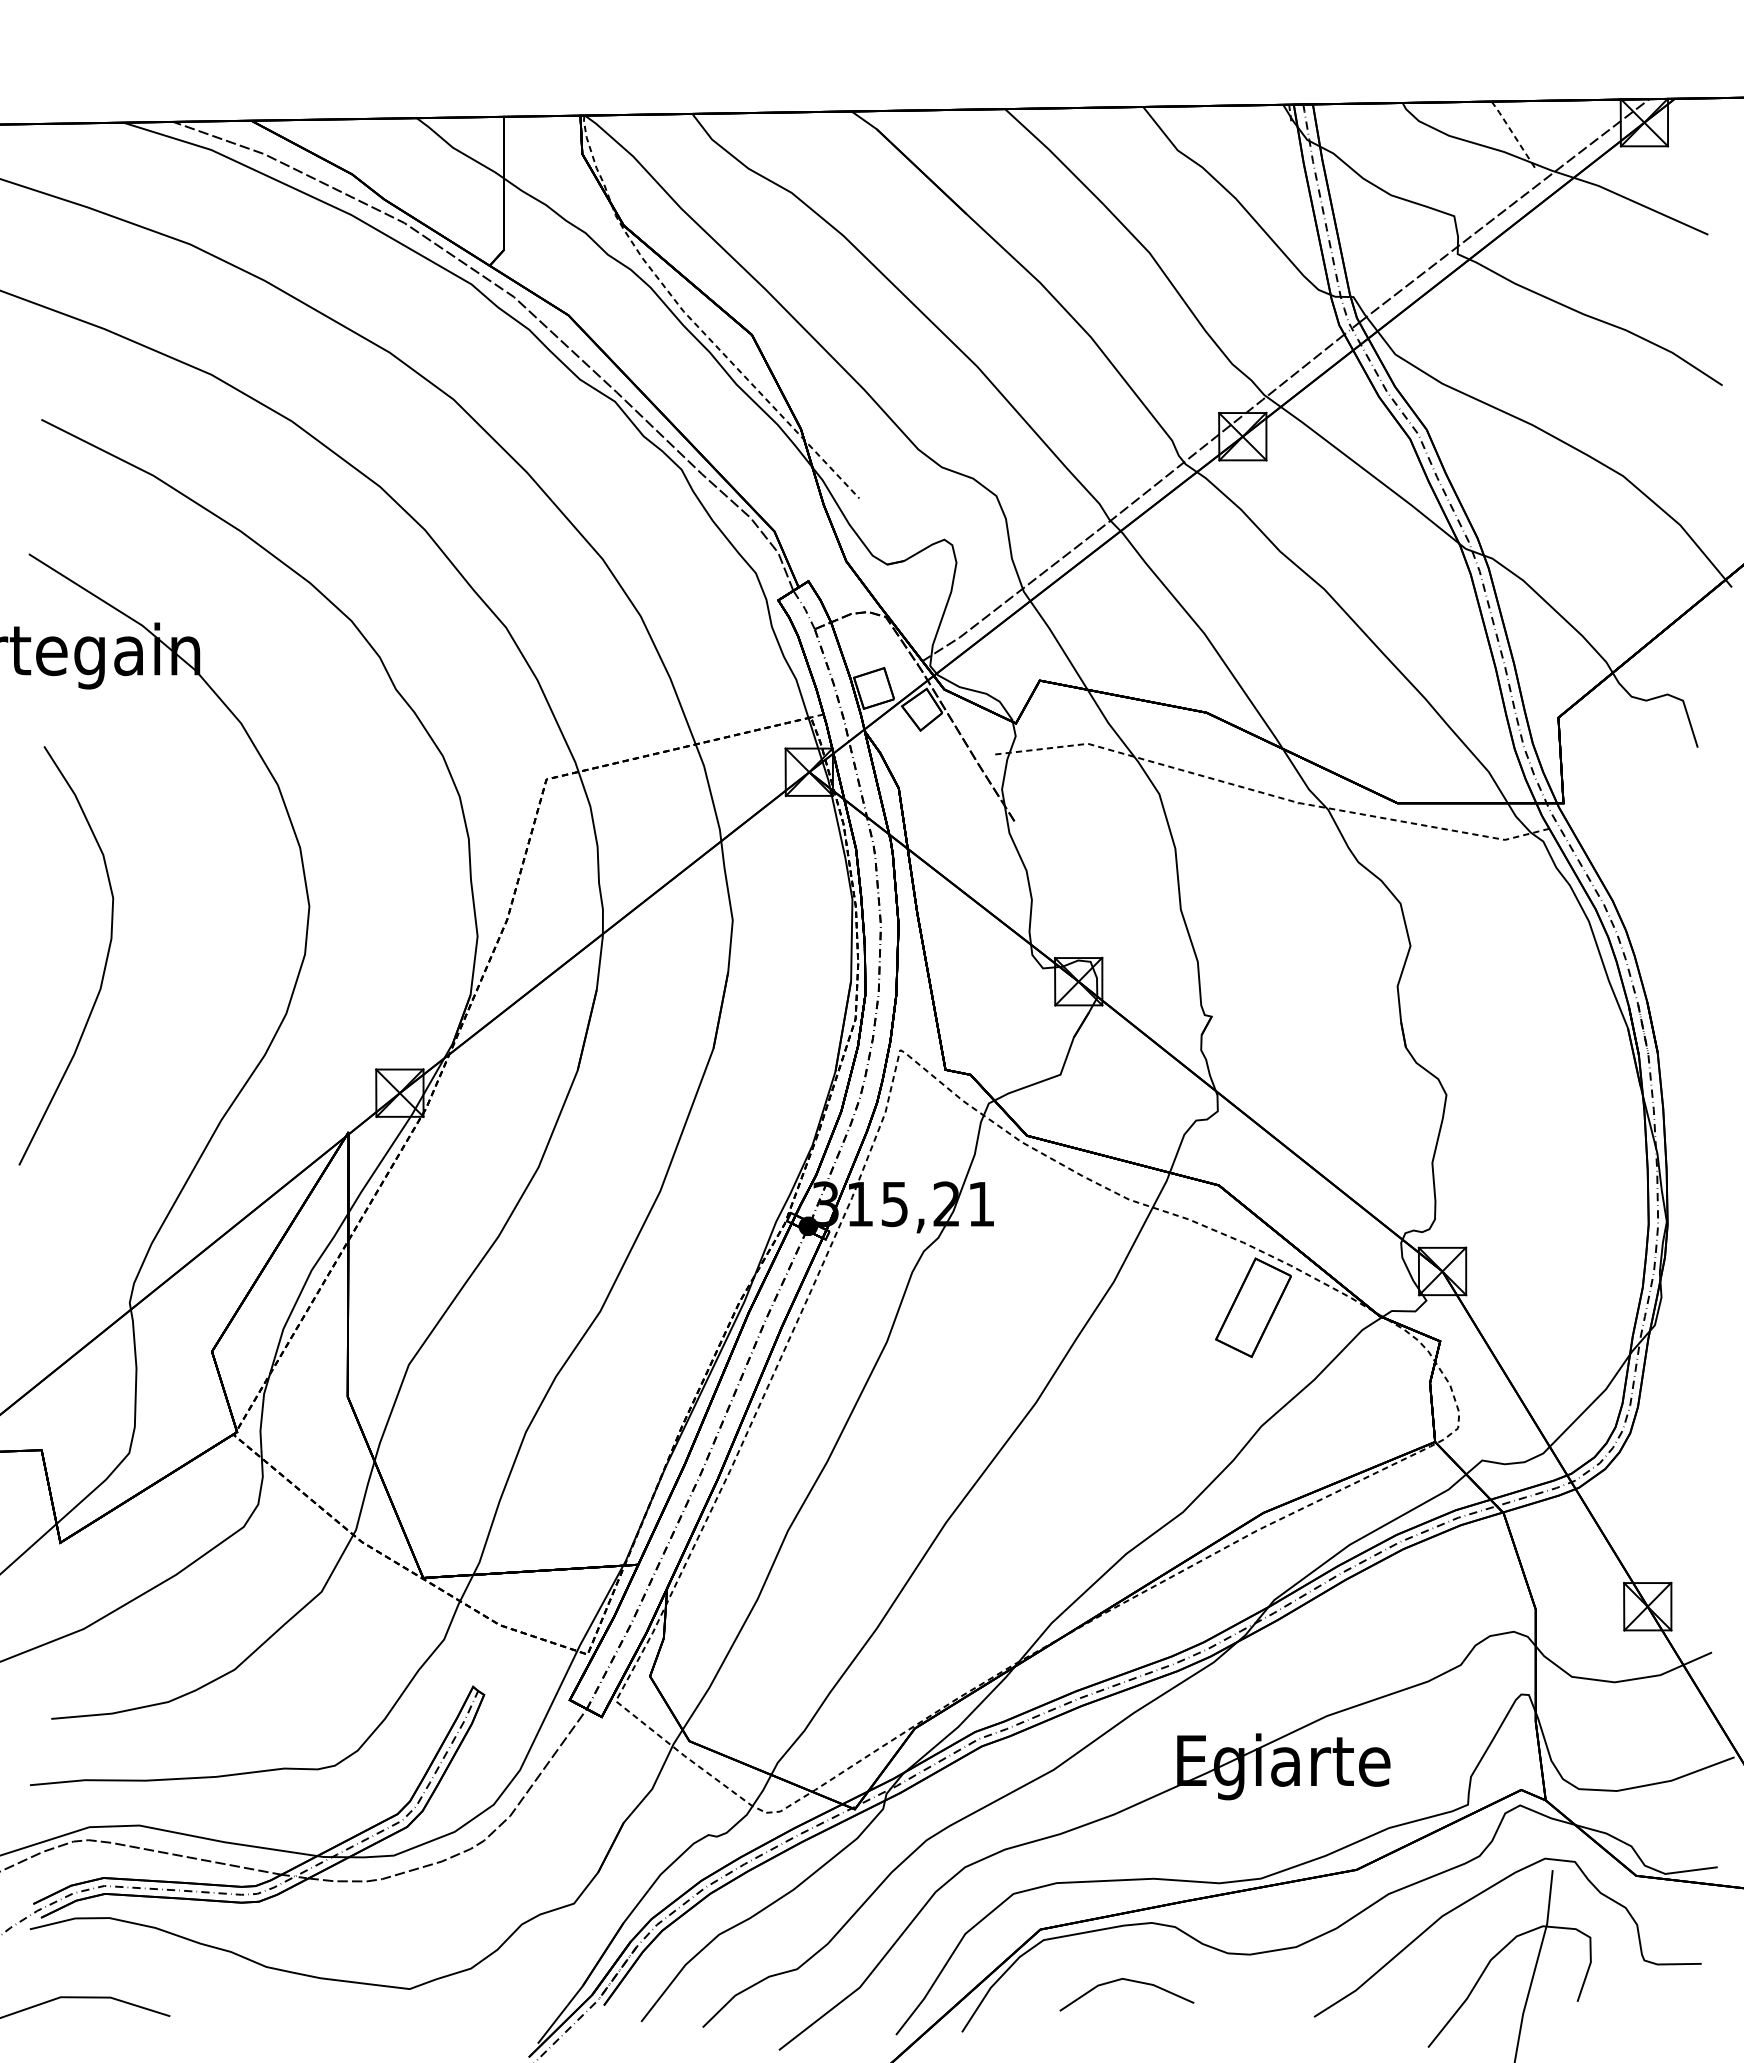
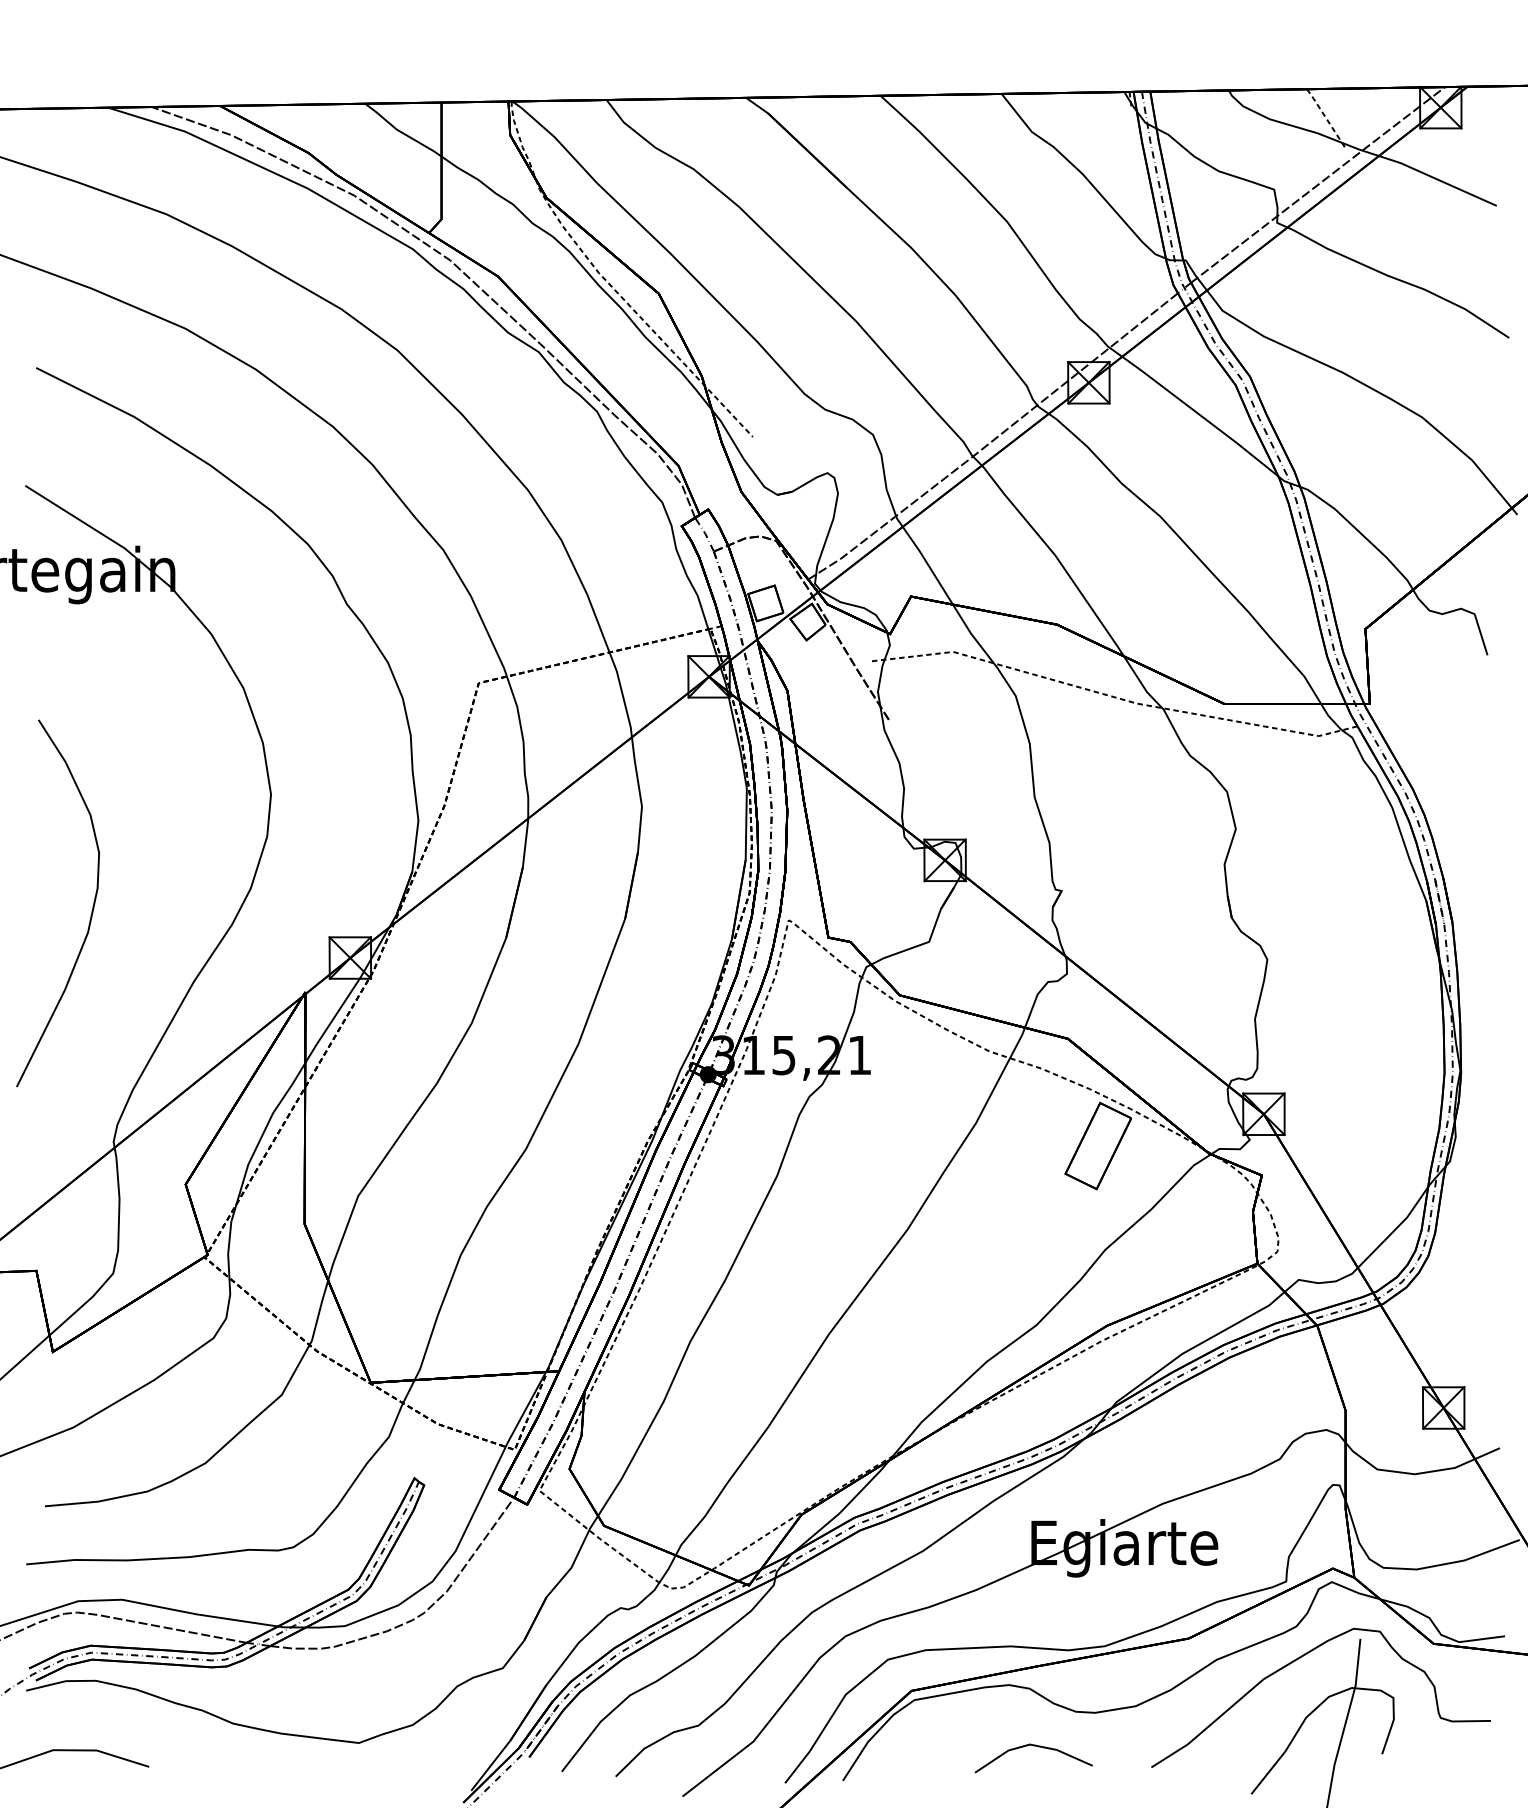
curve: (104, 965) -> (91, 911), moved
line: (1129, 1981) -> (1036, 1746), moved

